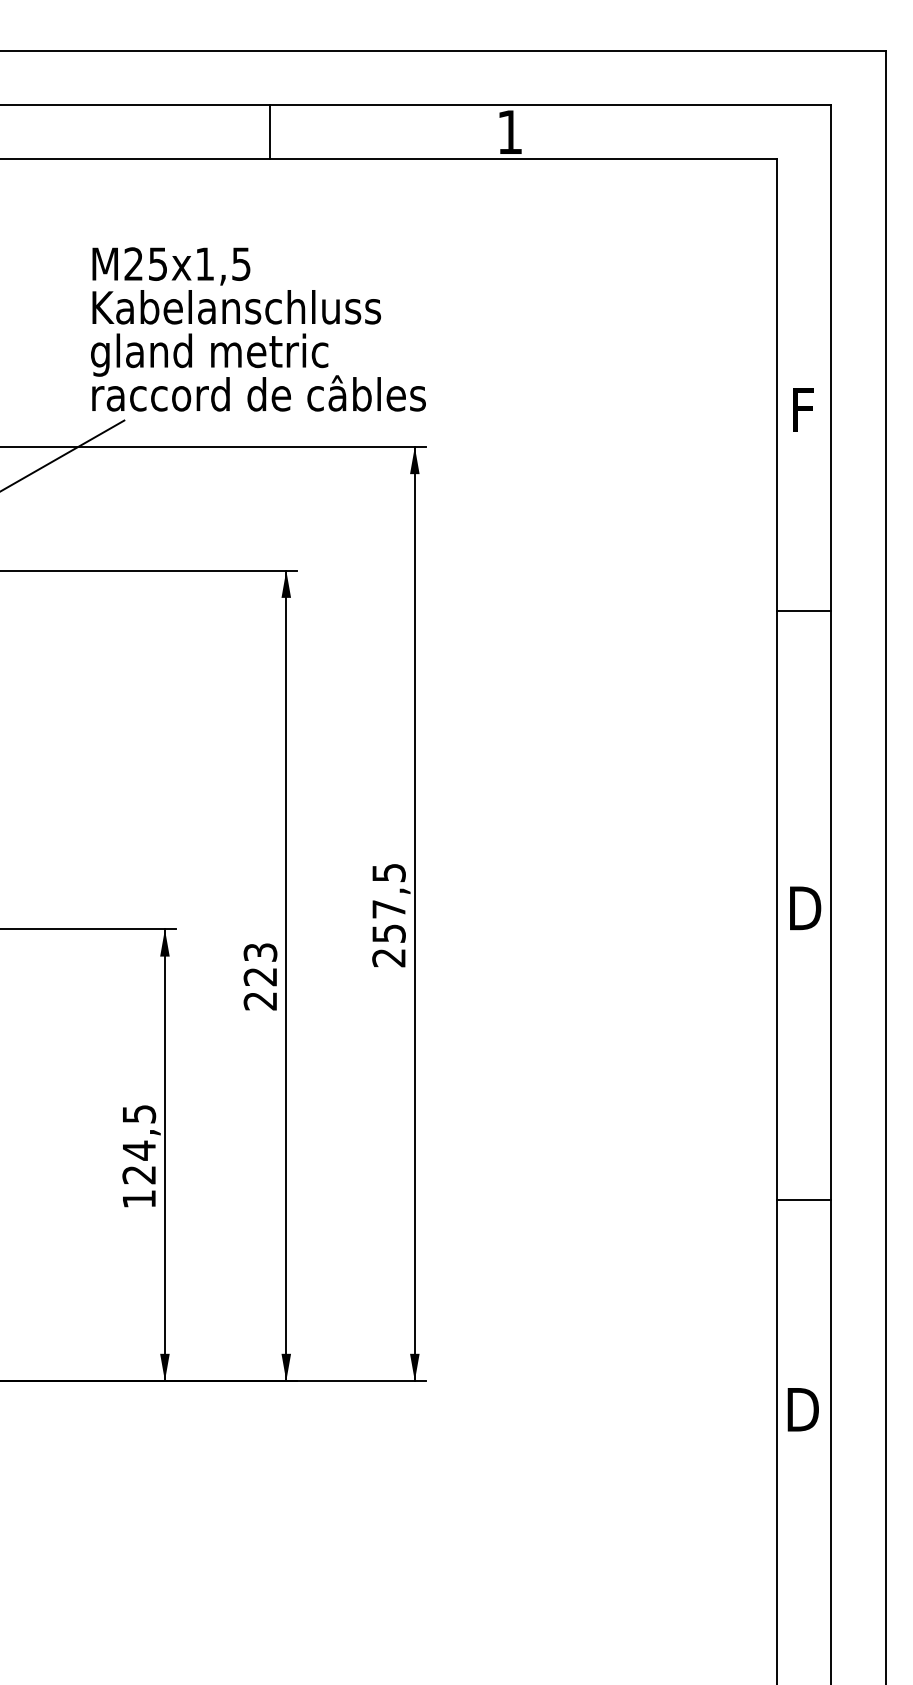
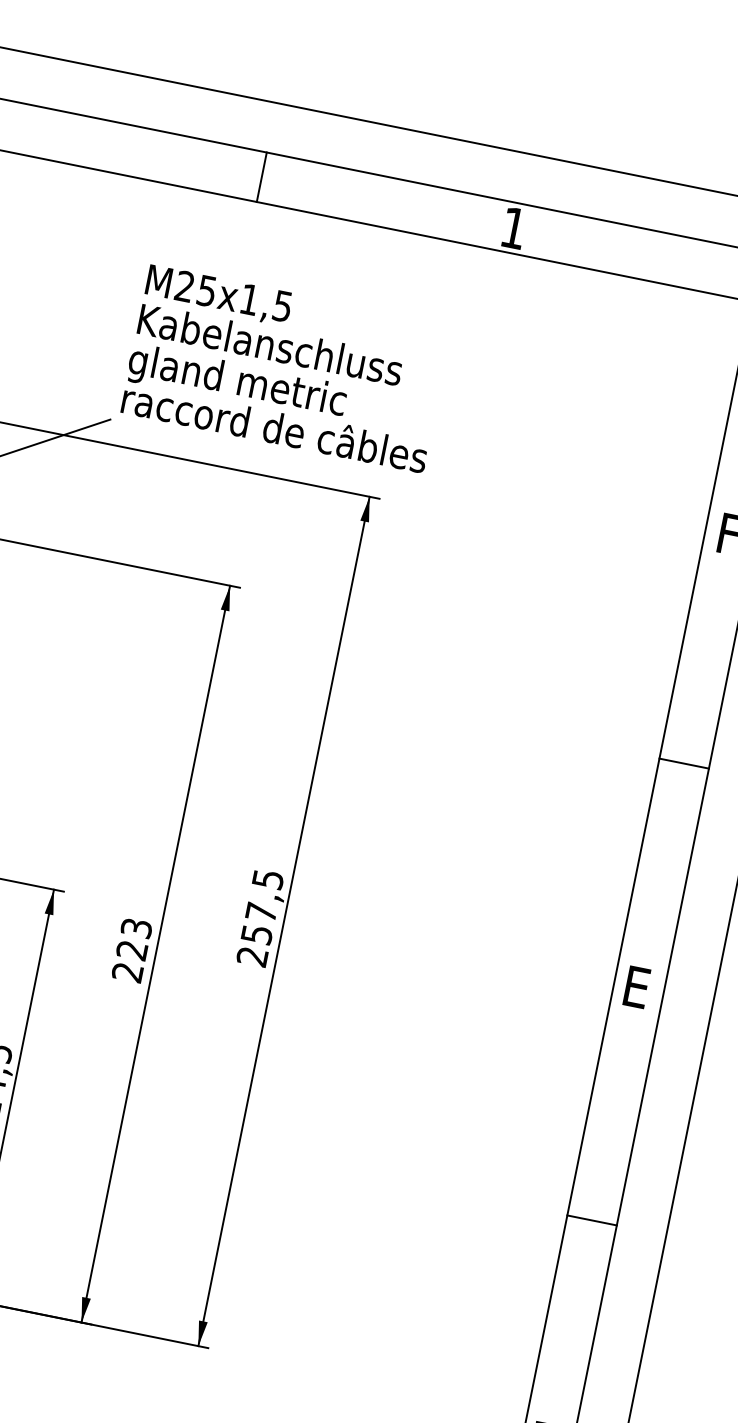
line: (269, 131) -> (261, 176), moved
text: (258, 329) -> (286, 368), moved
line: (803, 610) -> (683, 763), moved
text: (805, 908) -> (640, 988), D -> E
line: (803, 1200) -> (591, 1220), moved

